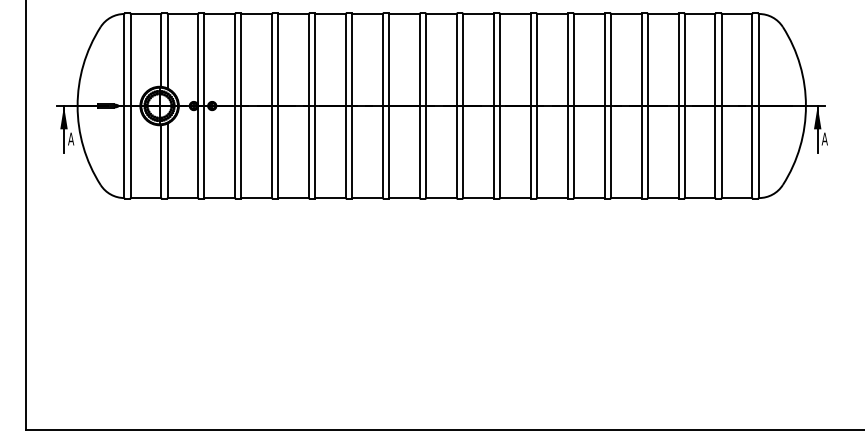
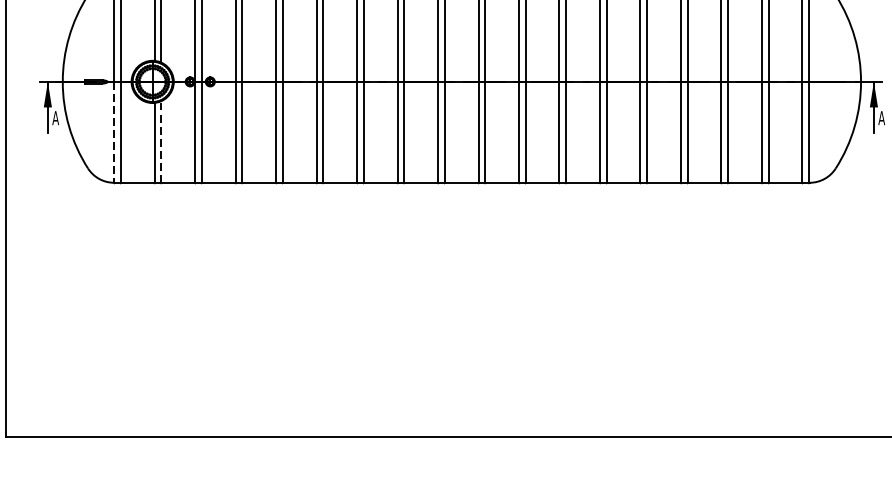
line: (124, 152) -> (114, 132), solid -> dashed
line: (167, 160) -> (161, 141), solid -> dashed

